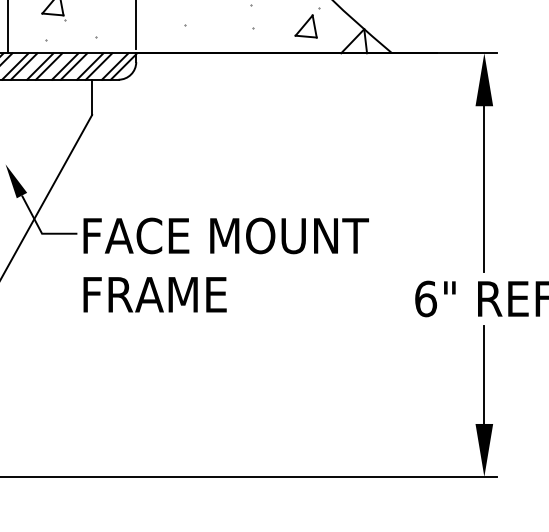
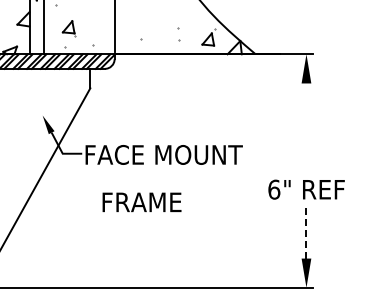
line: (484, 187) -> (306, 128), removed
text: (154, 293) -> (141, 201), moved
line: (484, 374) -> (306, 231), solid -> dashed

